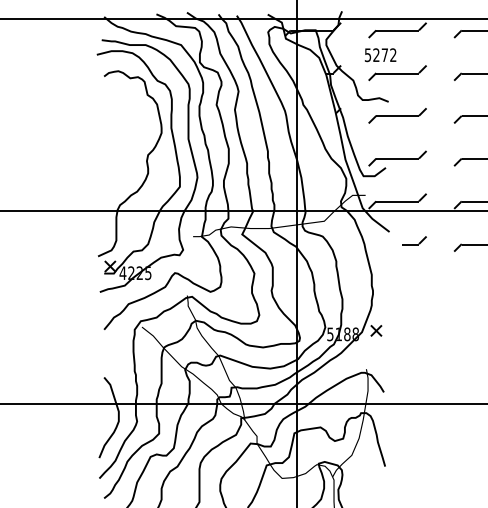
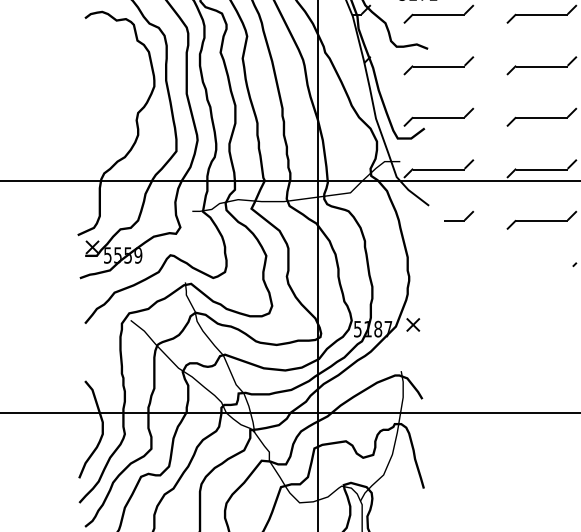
text: (135, 273) -> (122, 255), 4225 -> 5559
text: (355, 334) -> (388, 329), 5188 -> 5187

